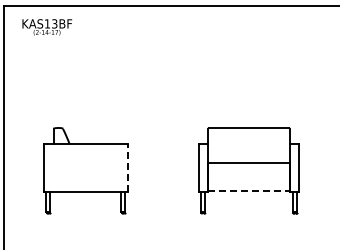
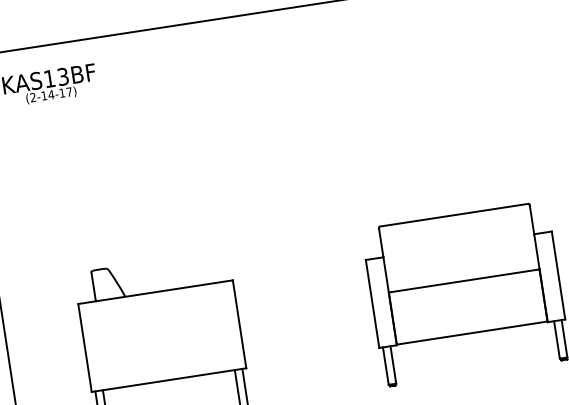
line: (127, 168) -> (239, 325), dashed -> solid
line: (248, 191) -> (471, 333), dashed -> solid

